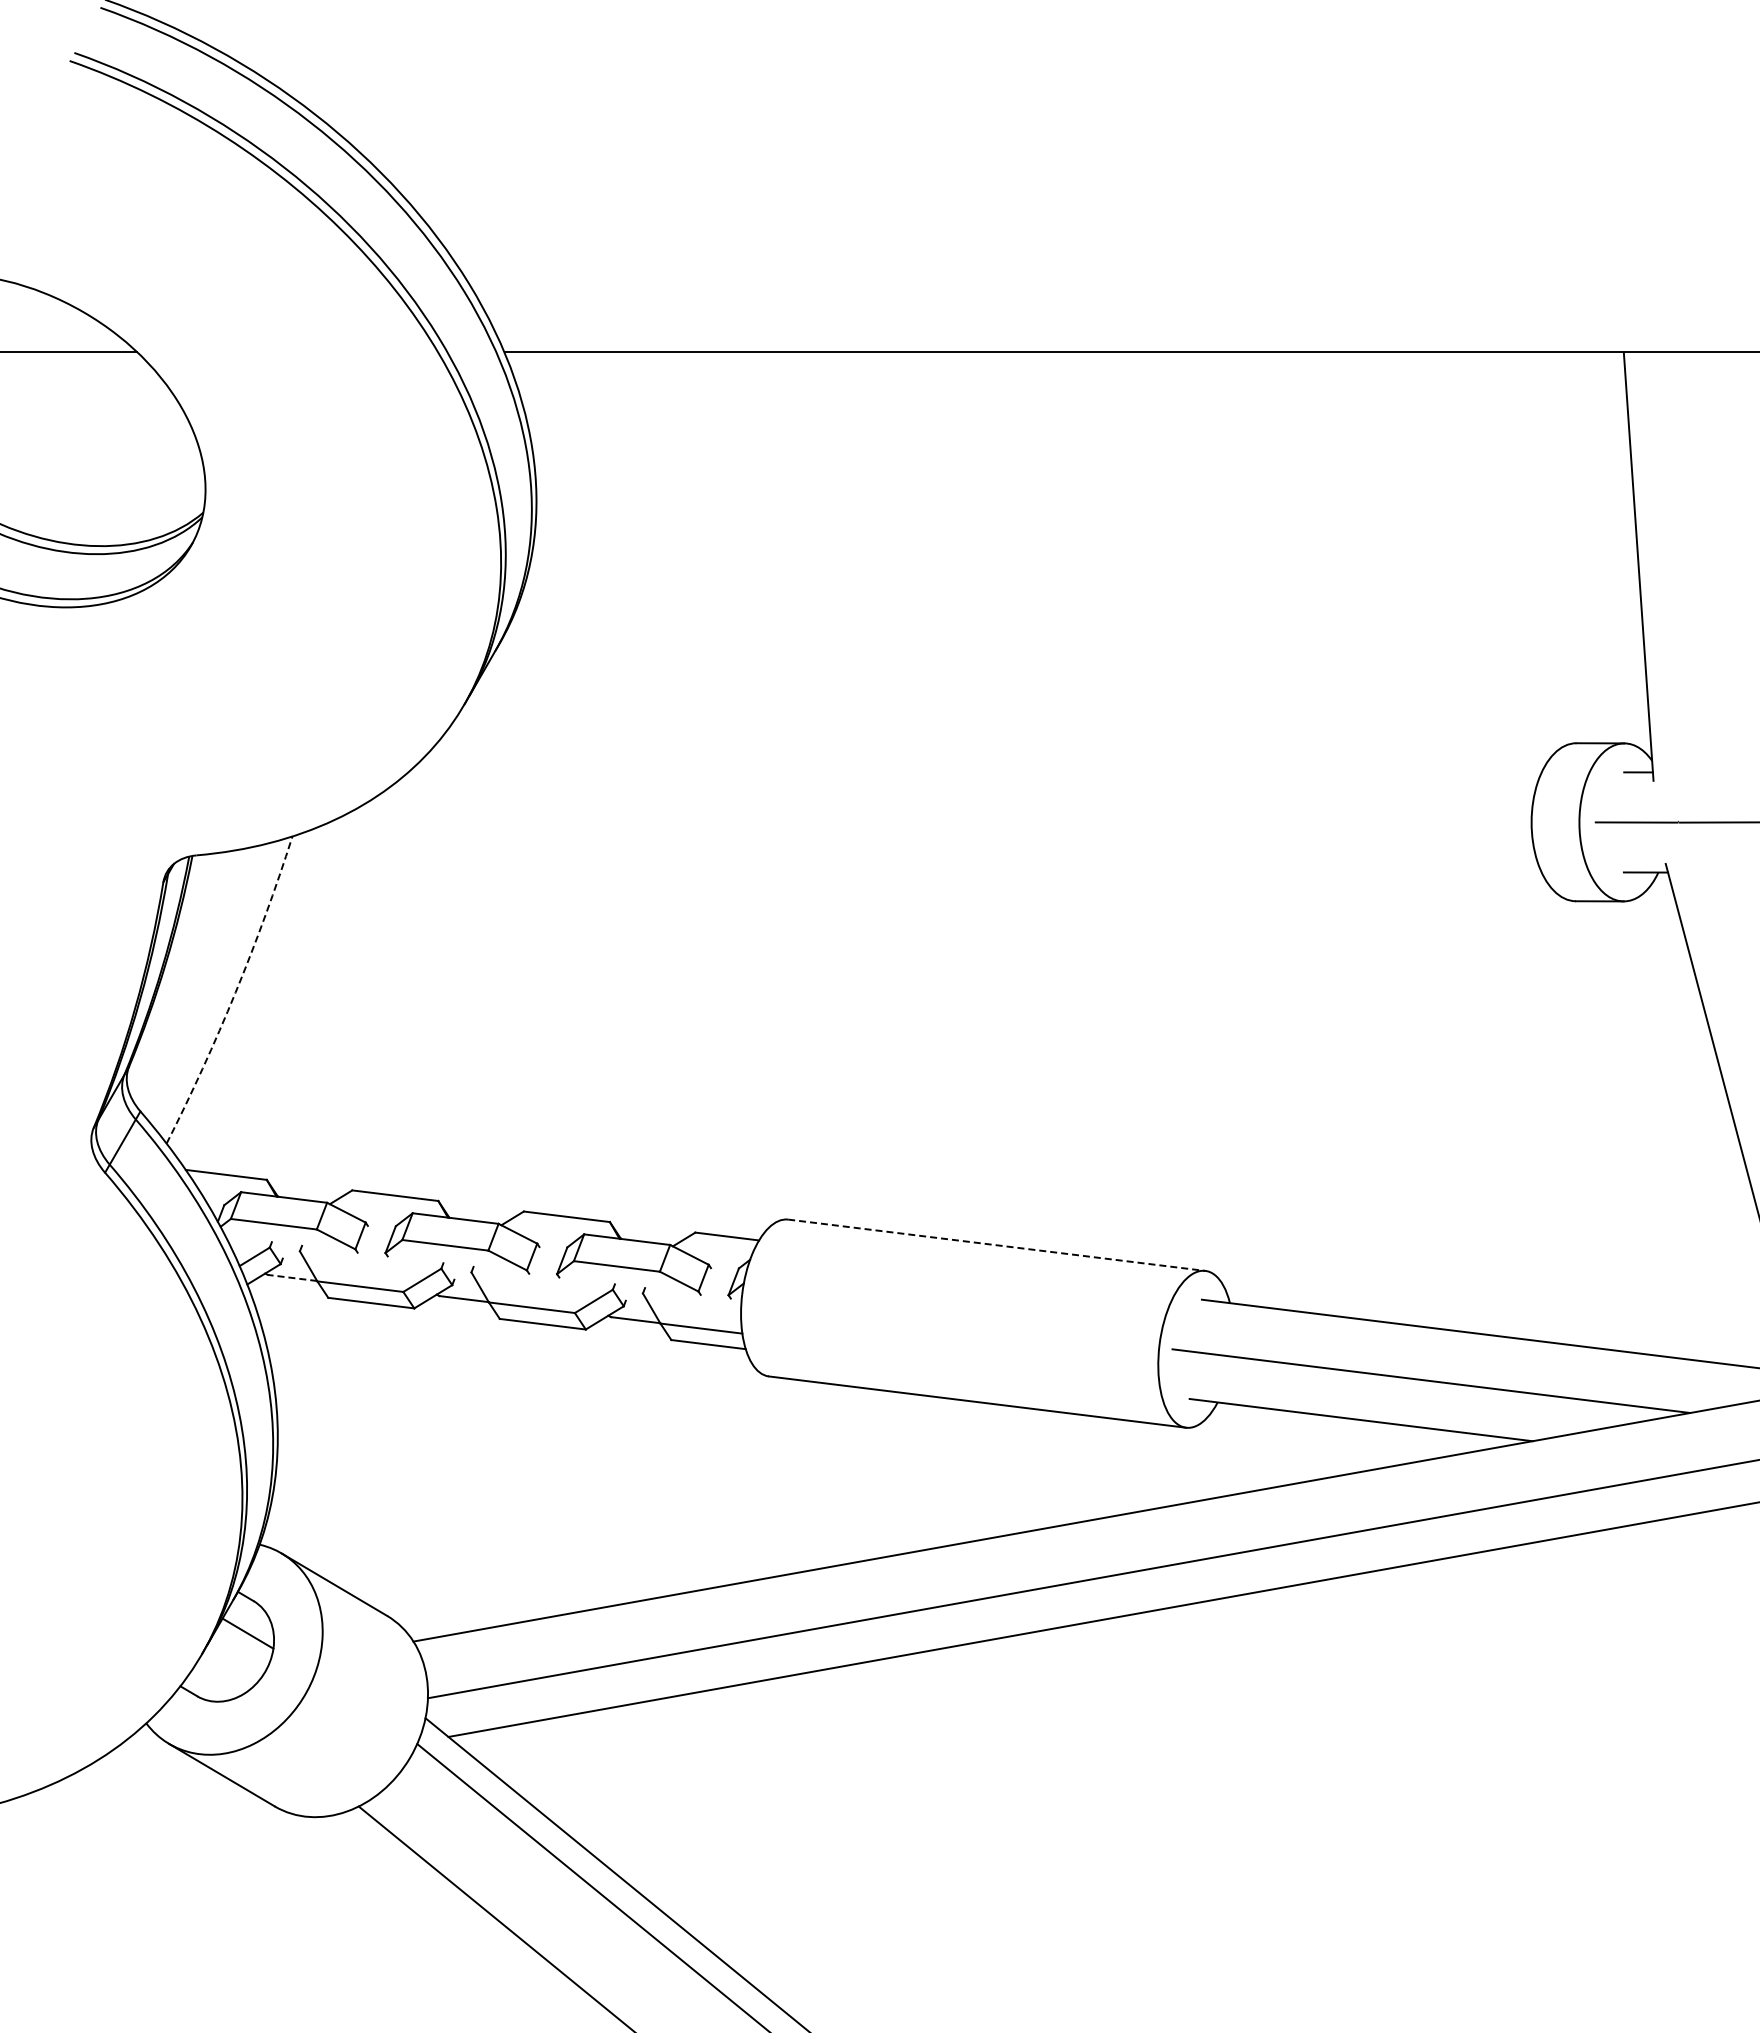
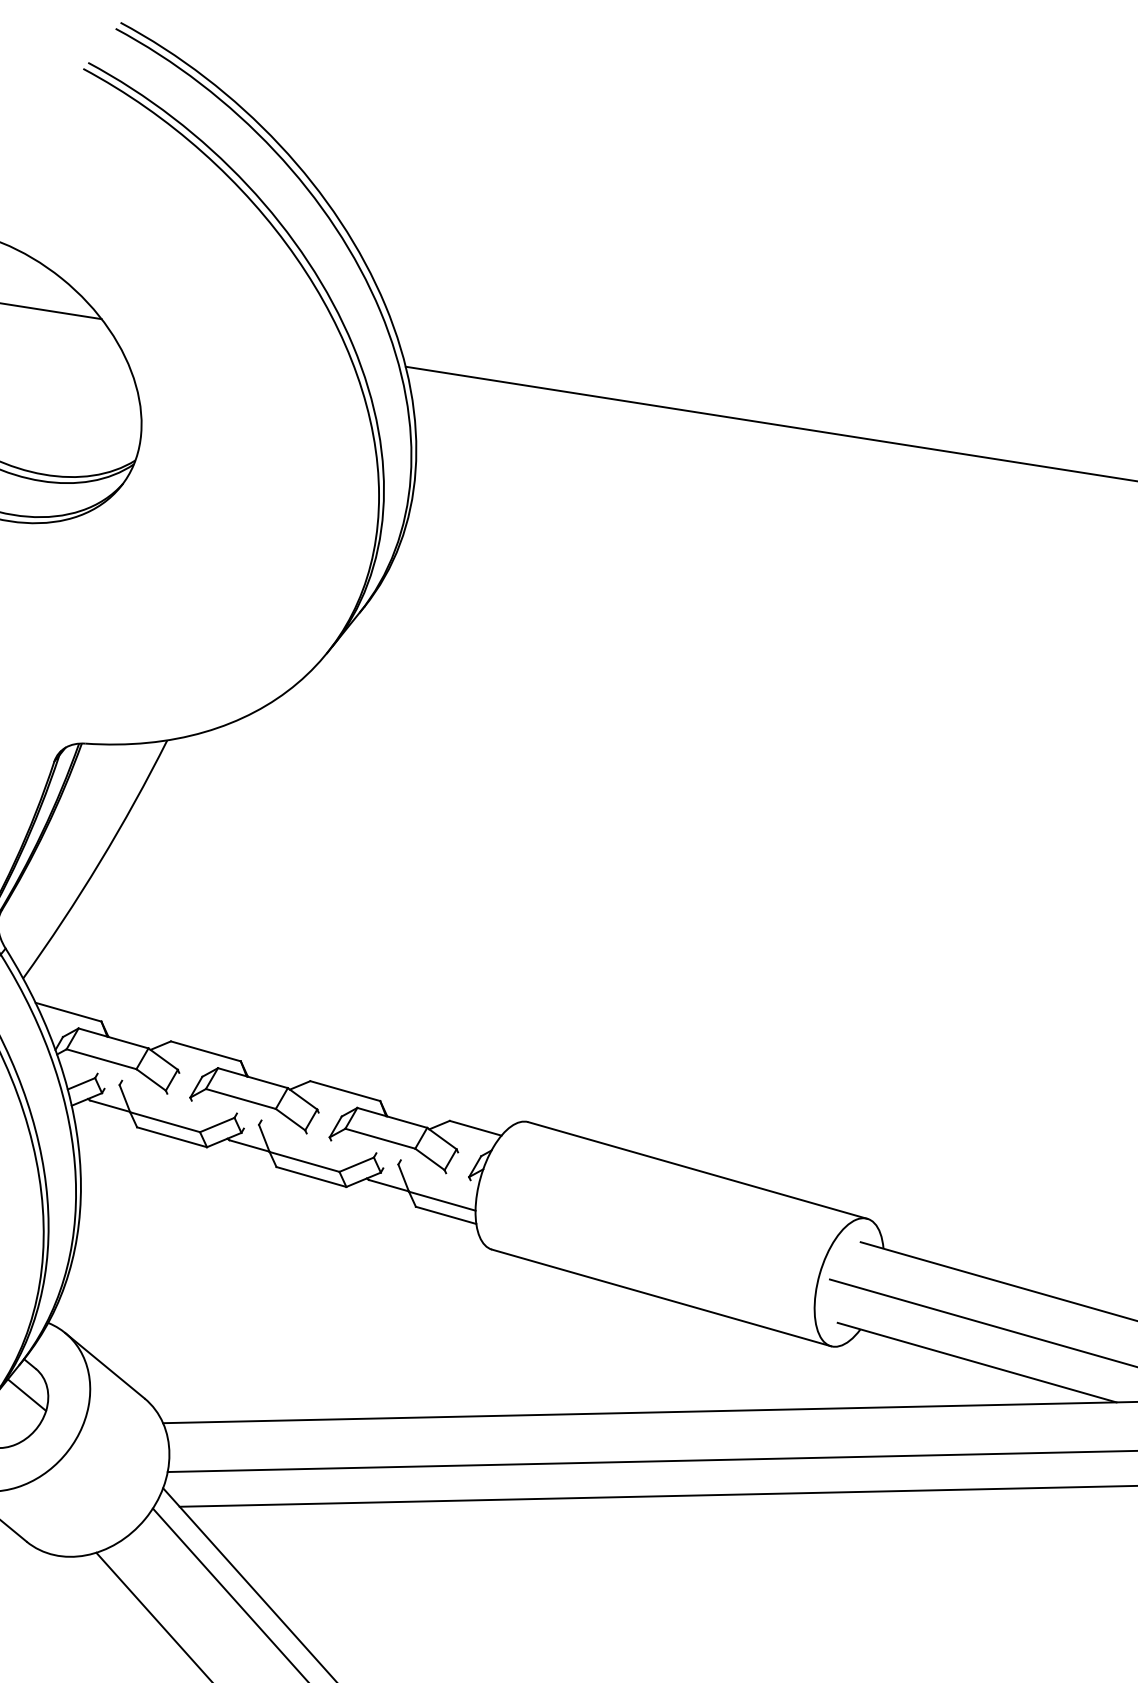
arc: (235, 992) -> (99, 862), dashed -> solid
line: (997, 1245) -> (698, 1170), dashed -> solid
line: (292, 1277) -> (110, 1105), dashed -> solid

